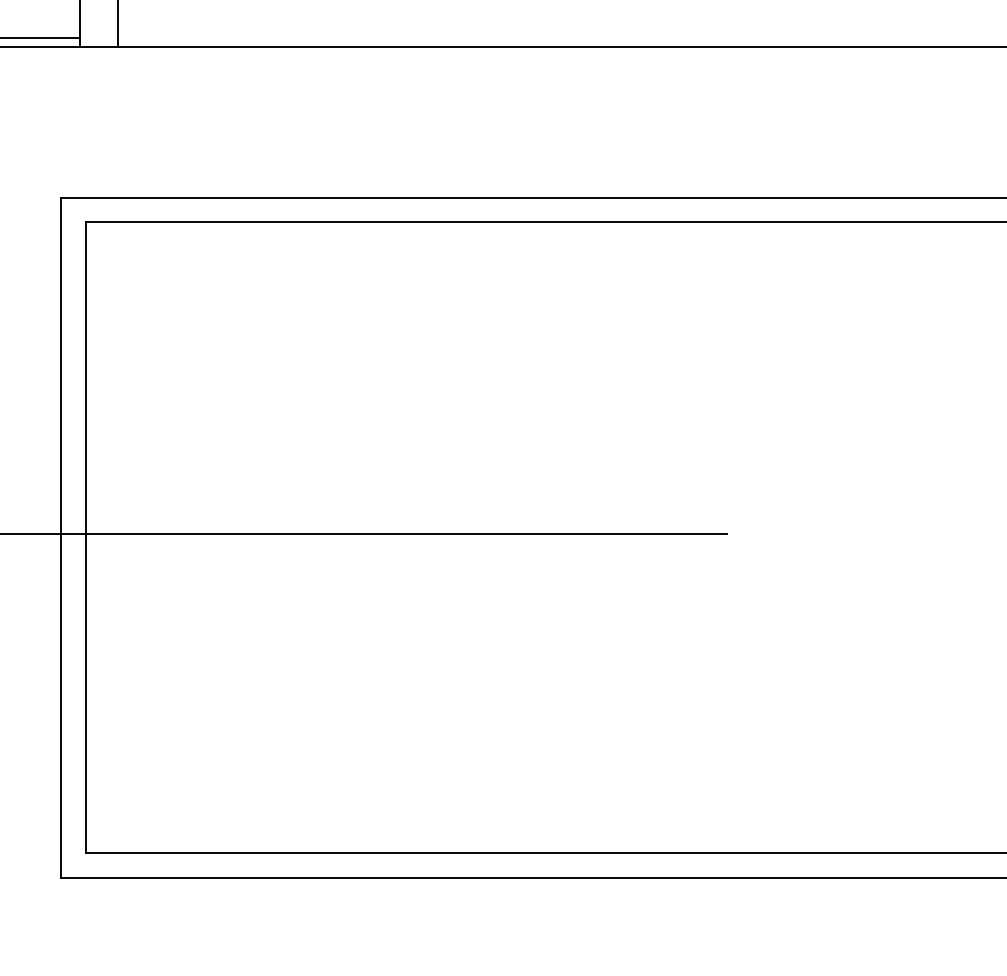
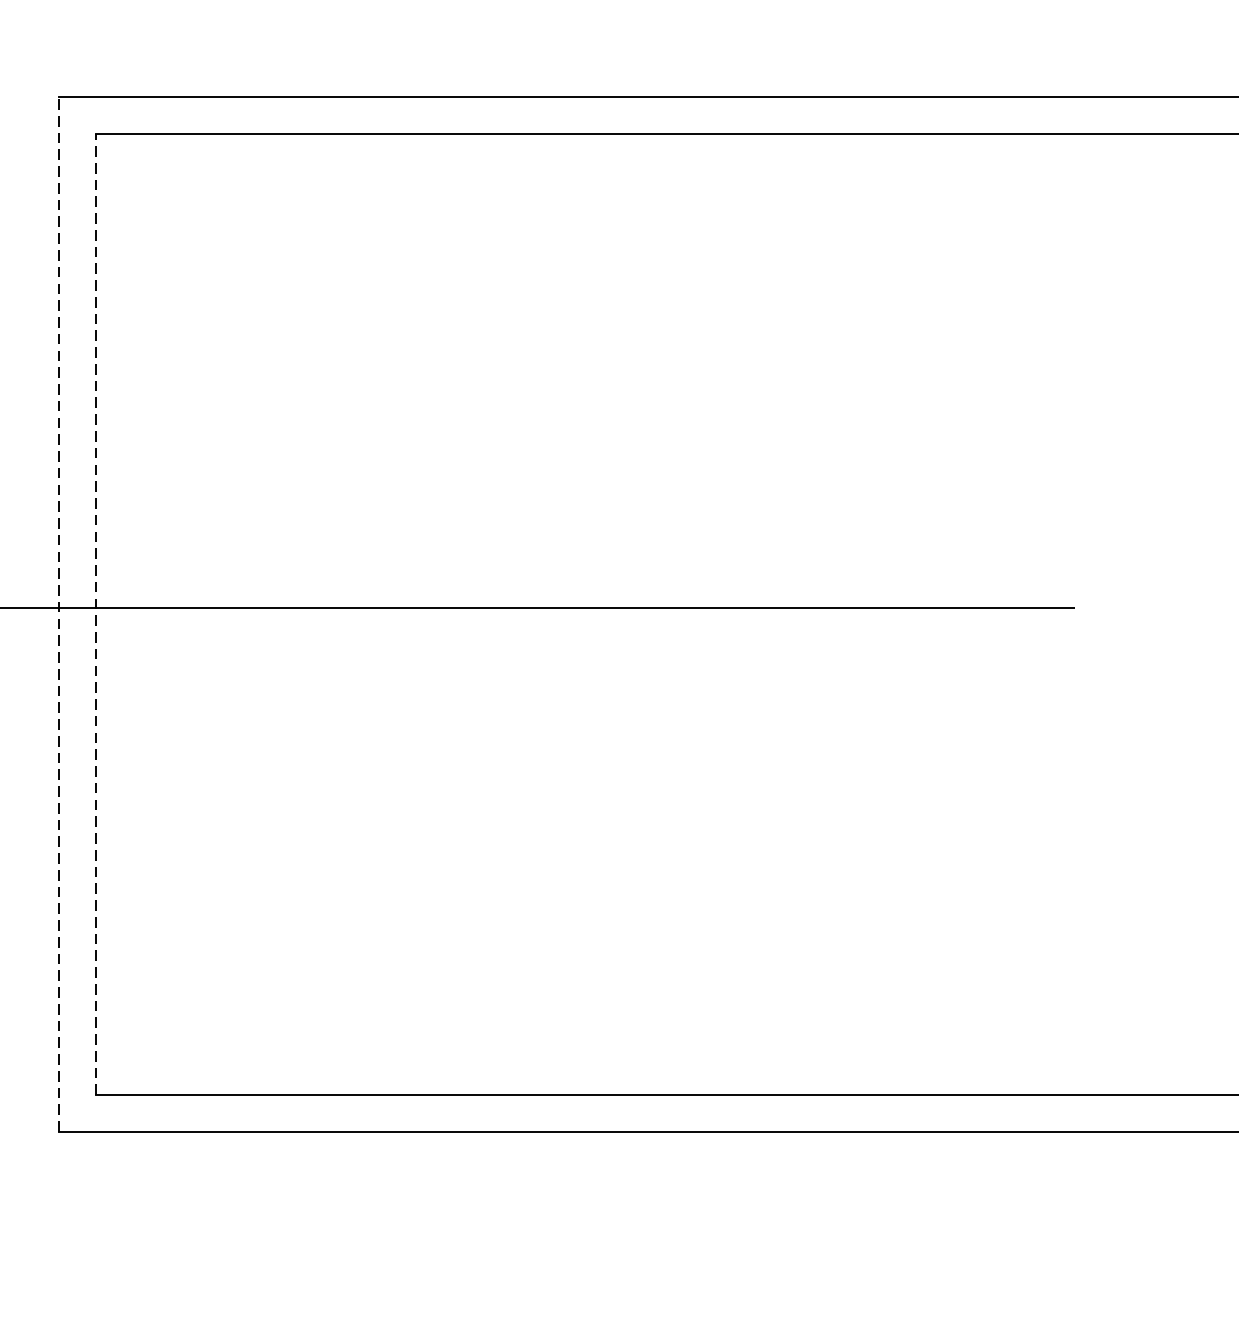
line: (61, 537) -> (59, 613), solid -> dashed
line: (85, 537) -> (96, 613), solid -> dashed

